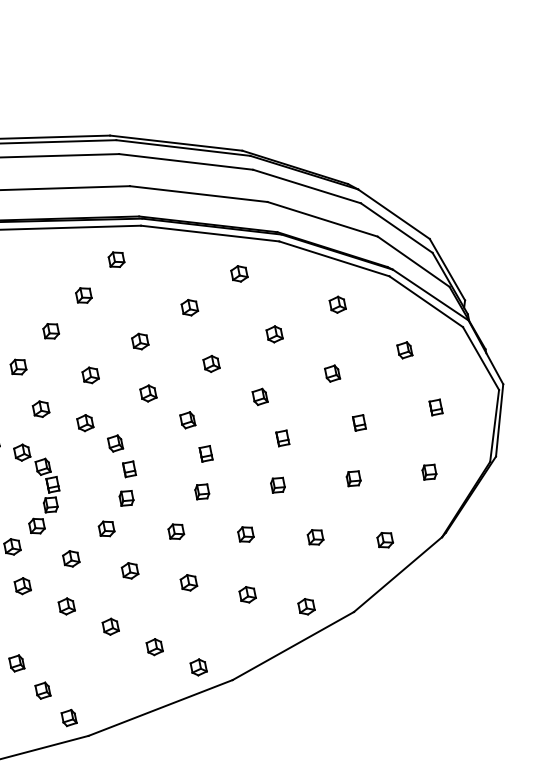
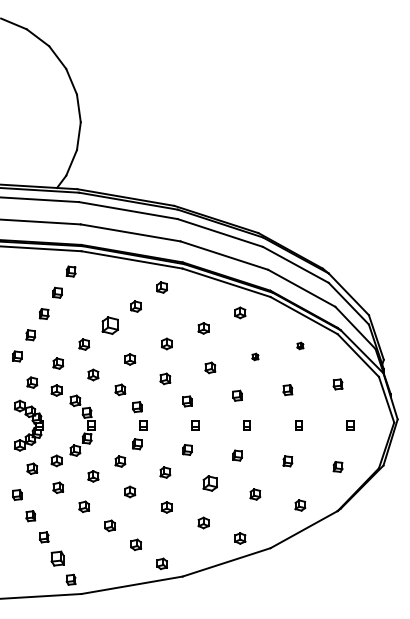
part: (337, 304) -> (300, 345), size x0.6
part: (50, 331) -> (109, 325), size x1.6
part: (274, 333) -> (255, 356), size x0.6
part: (246, 534) -> (210, 483), size x1.4
part: (42, 690) -> (57, 558), size x1.4

